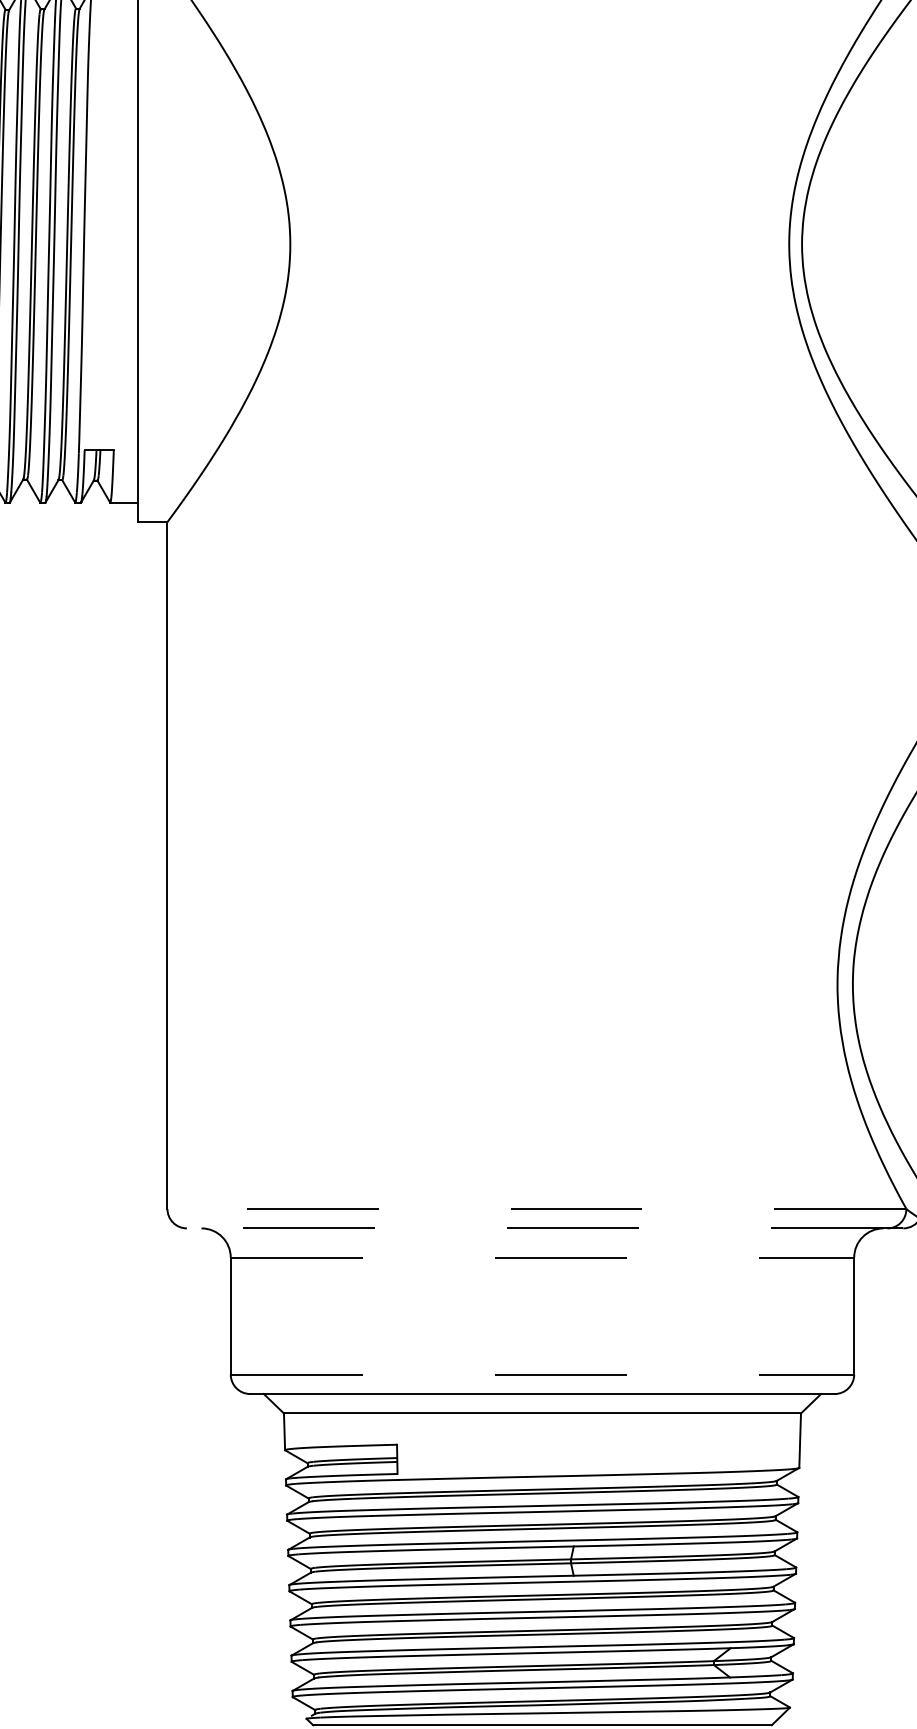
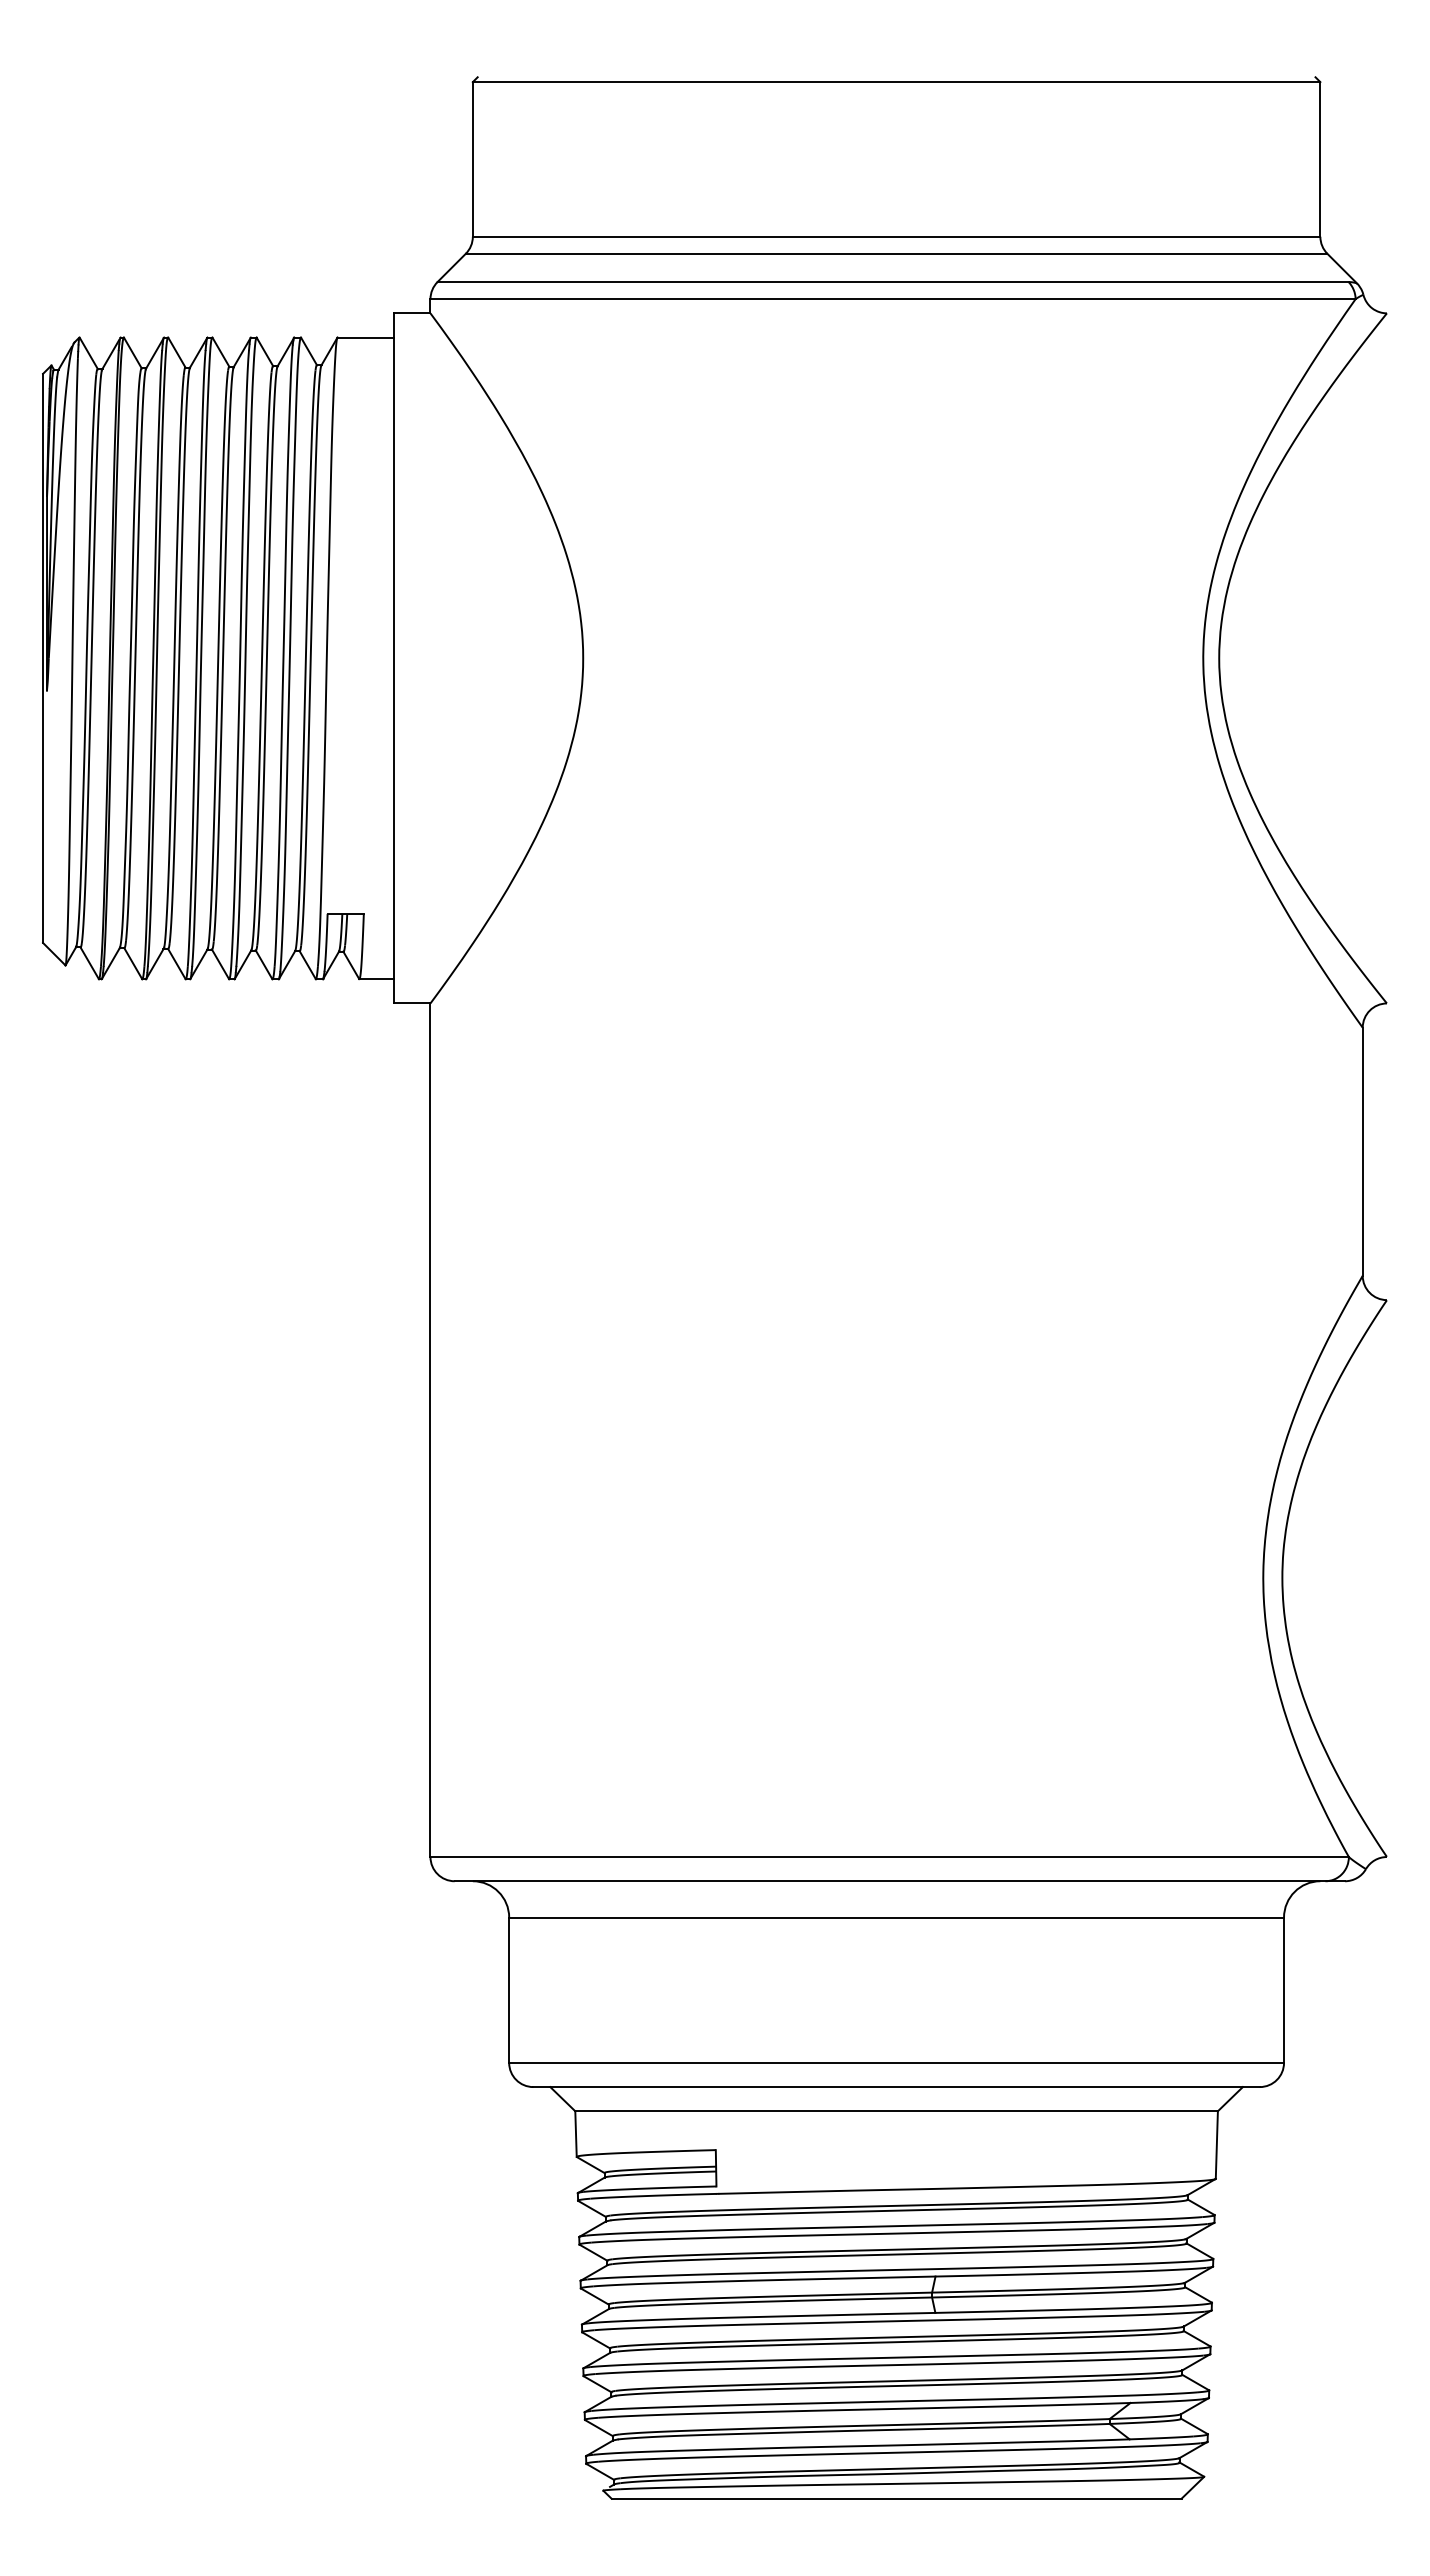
line: (536, 1209) -> (889, 1857), dashed -> solid
line: (544, 1228) -> (899, 1881), dashed -> solid
line: (543, 1257) -> (897, 1917), dashed -> solid
line: (543, 1374) -> (897, 2062), dashed -> solid

